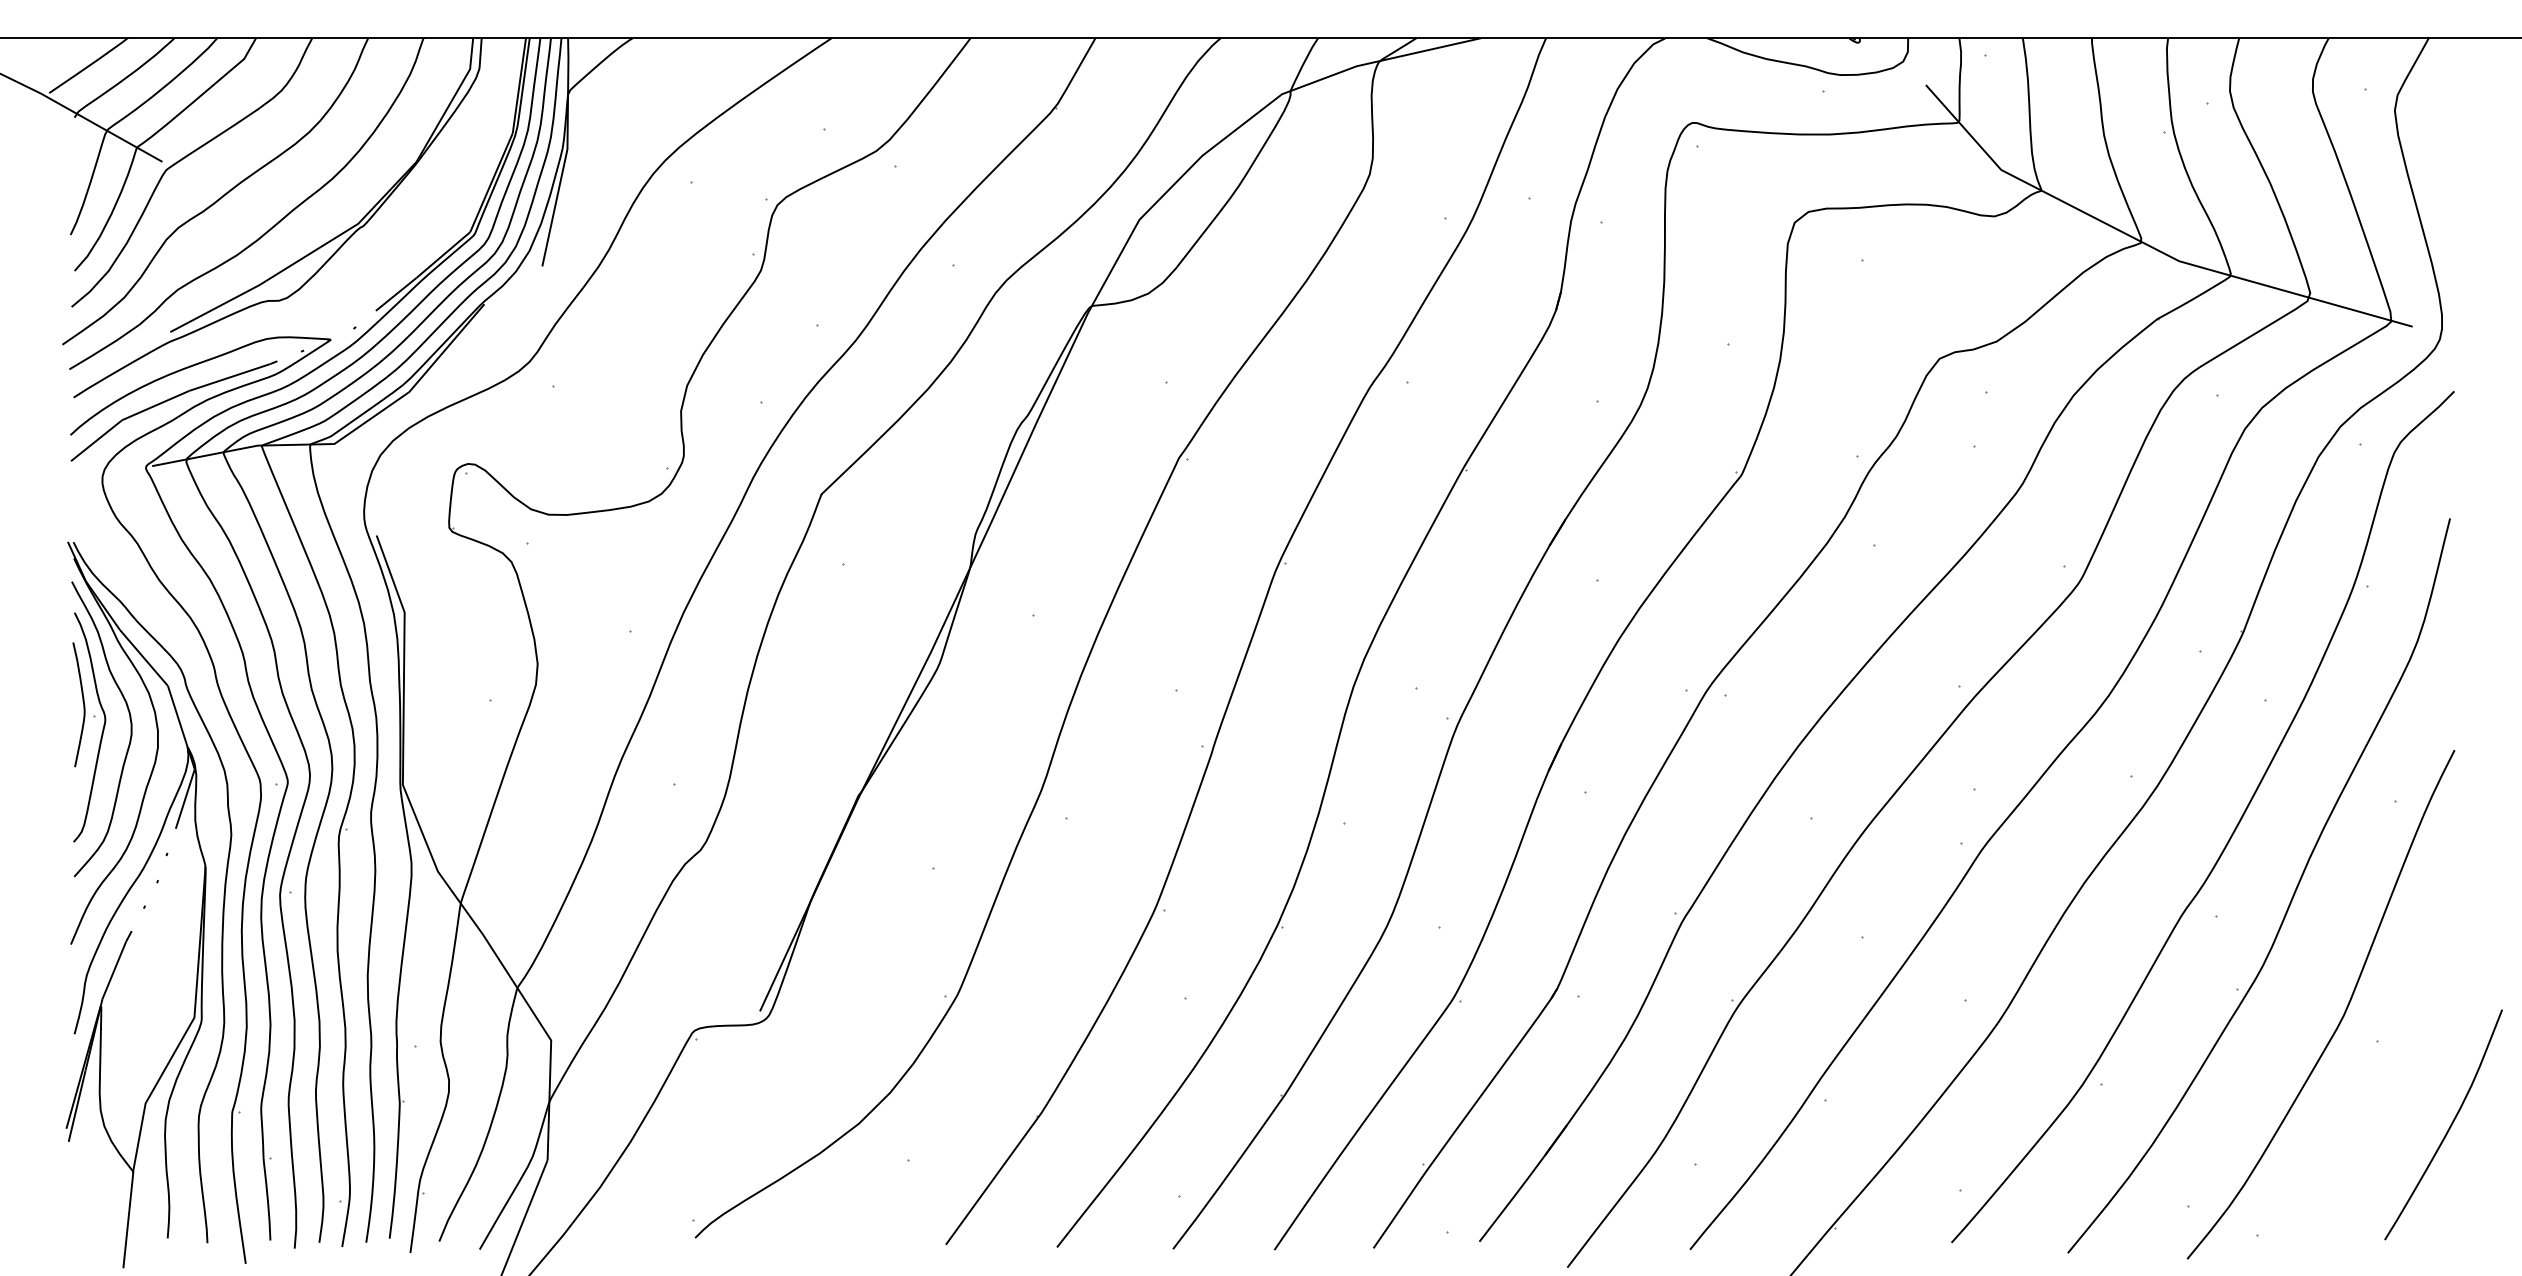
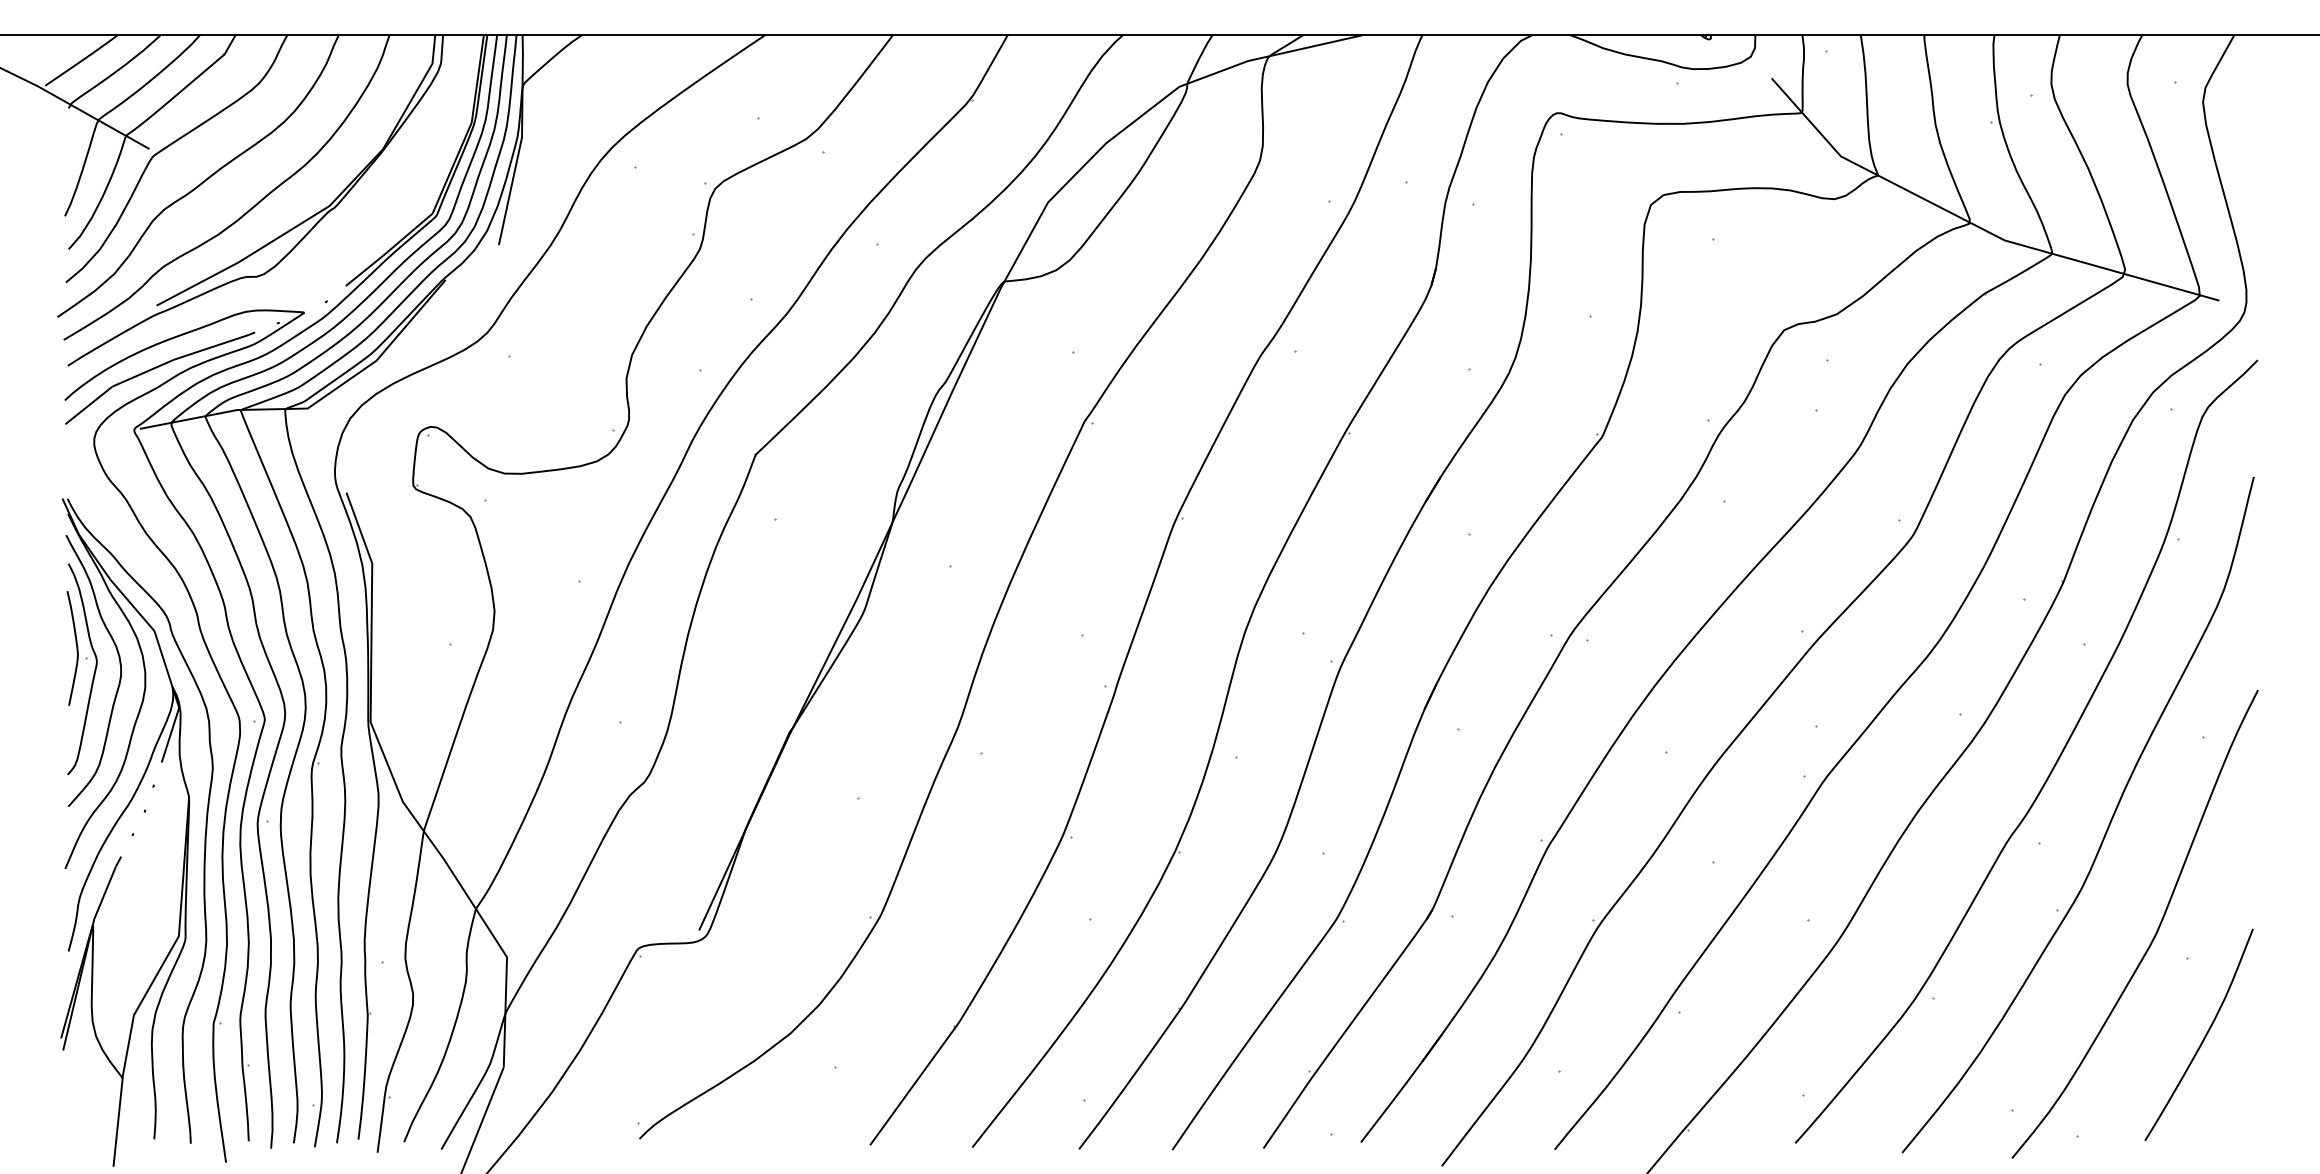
curve: (2449, 1126) -> (2204, 1036), moved

